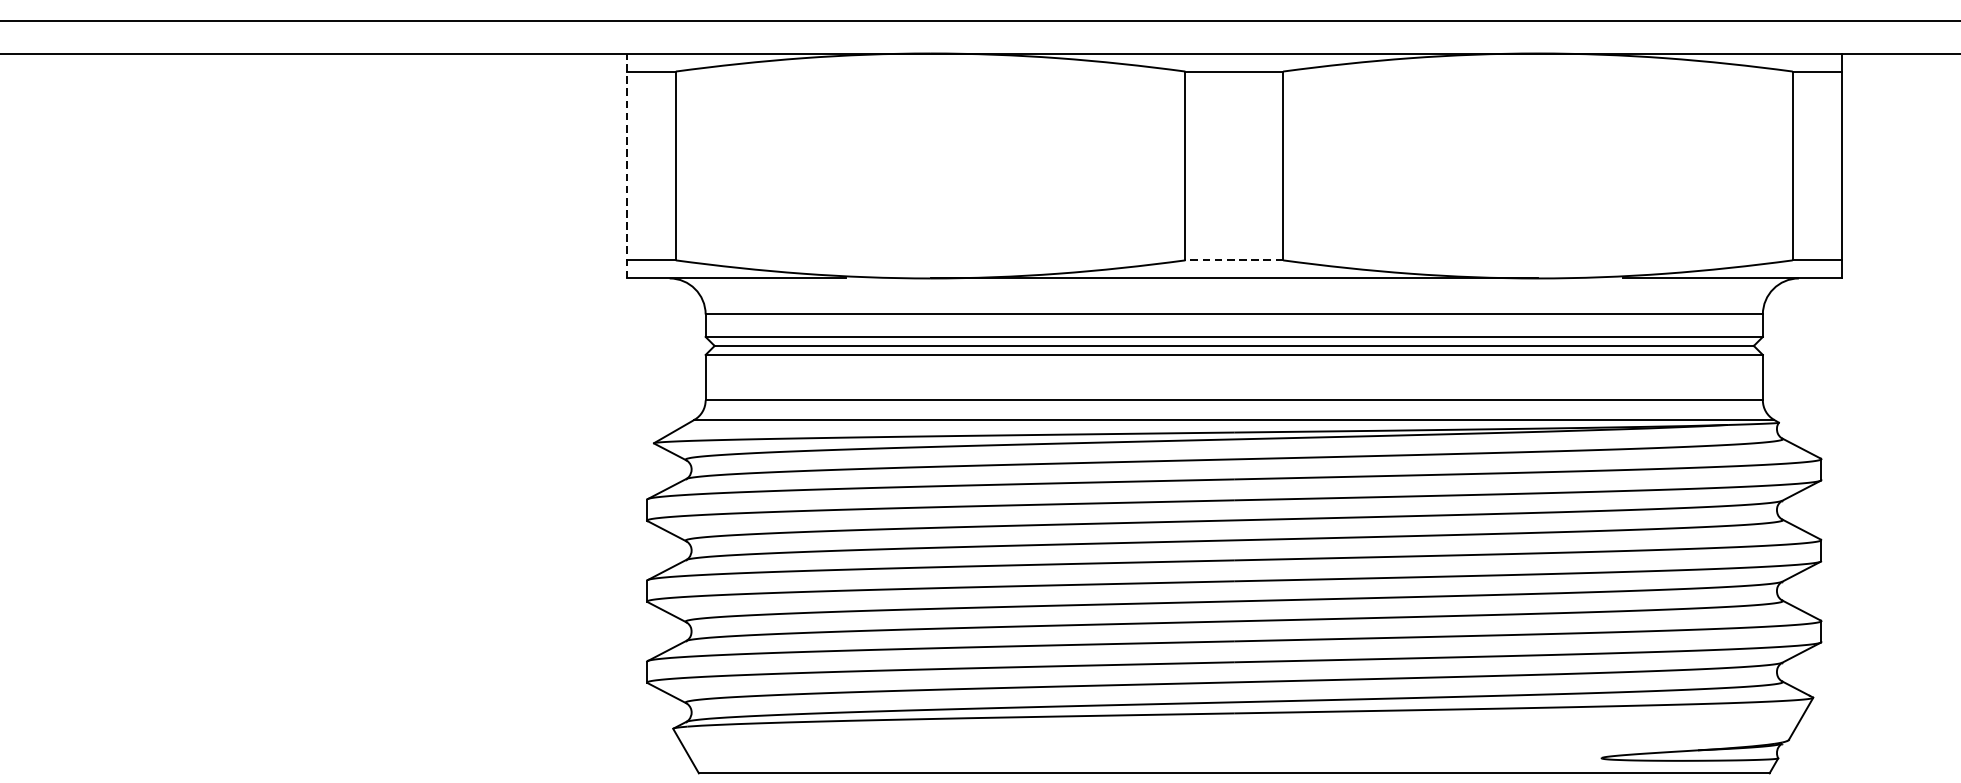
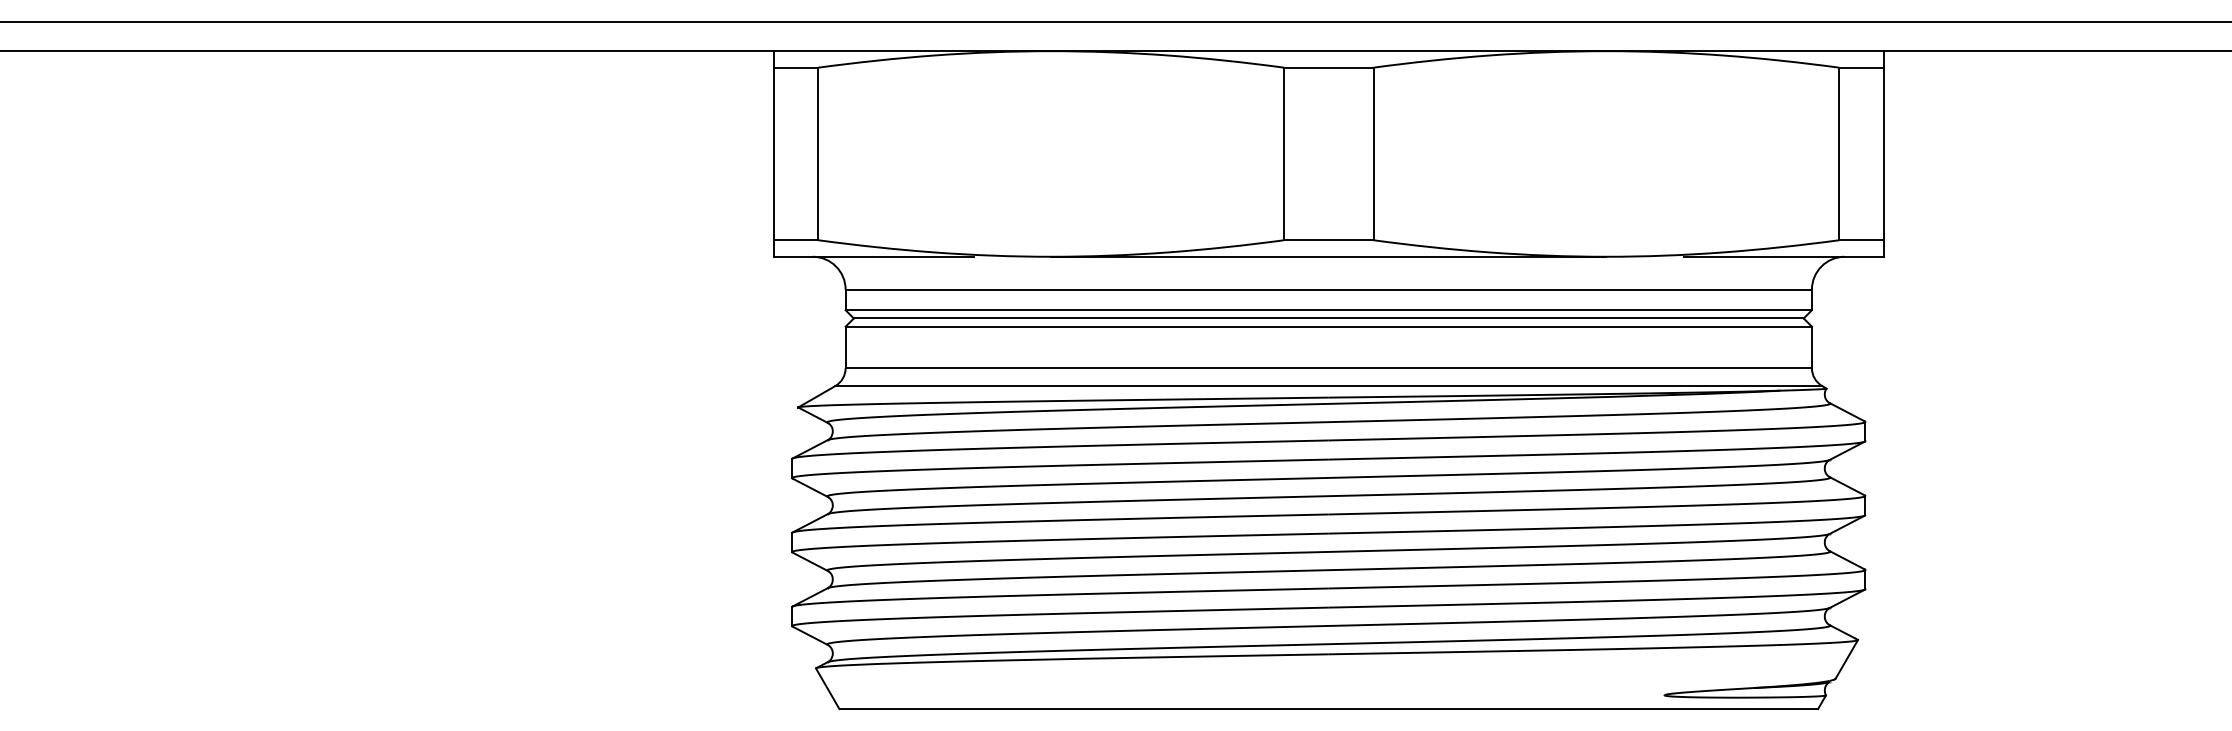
line: (626, 165) -> (773, 153), dashed -> solid
line: (1233, 260) -> (1328, 240), dashed -> solid

